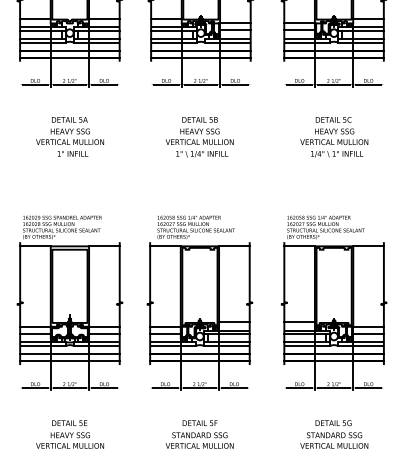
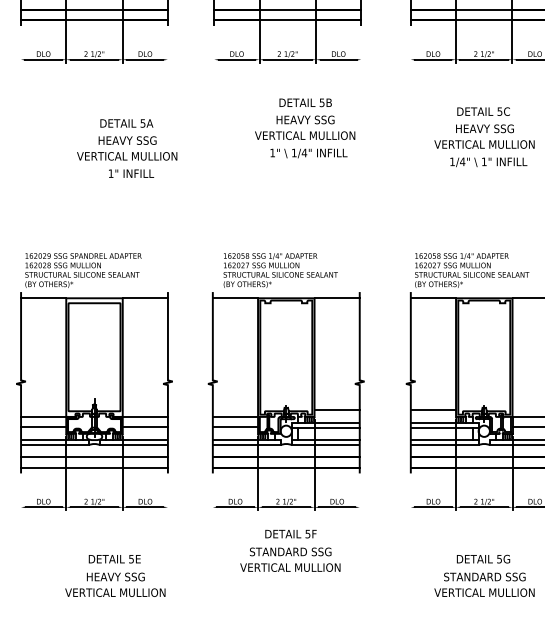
text: (69, 136) -> (126, 147), moved
text: (199, 137) -> (304, 128), moved
text: (69, 434) -> (114, 575), moved
text: (199, 434) -> (290, 550), moved

